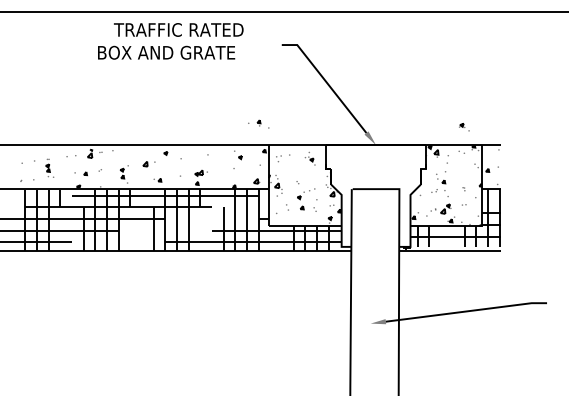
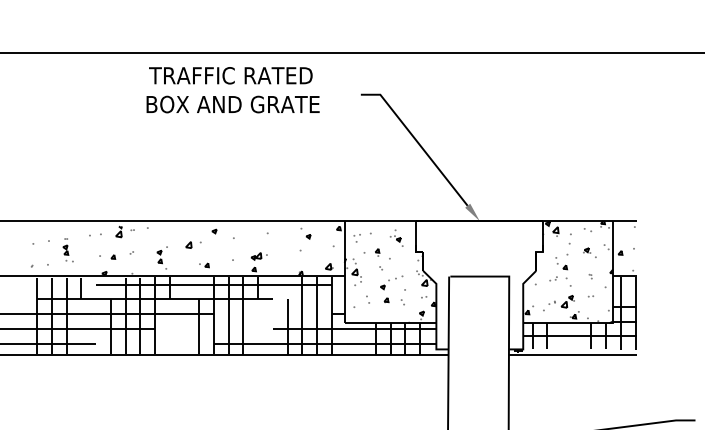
text: (166, 52) -> (233, 104), moved
part: (258, 123) -> (376, 253), moved
part: (464, 127) -> (590, 253), moved

